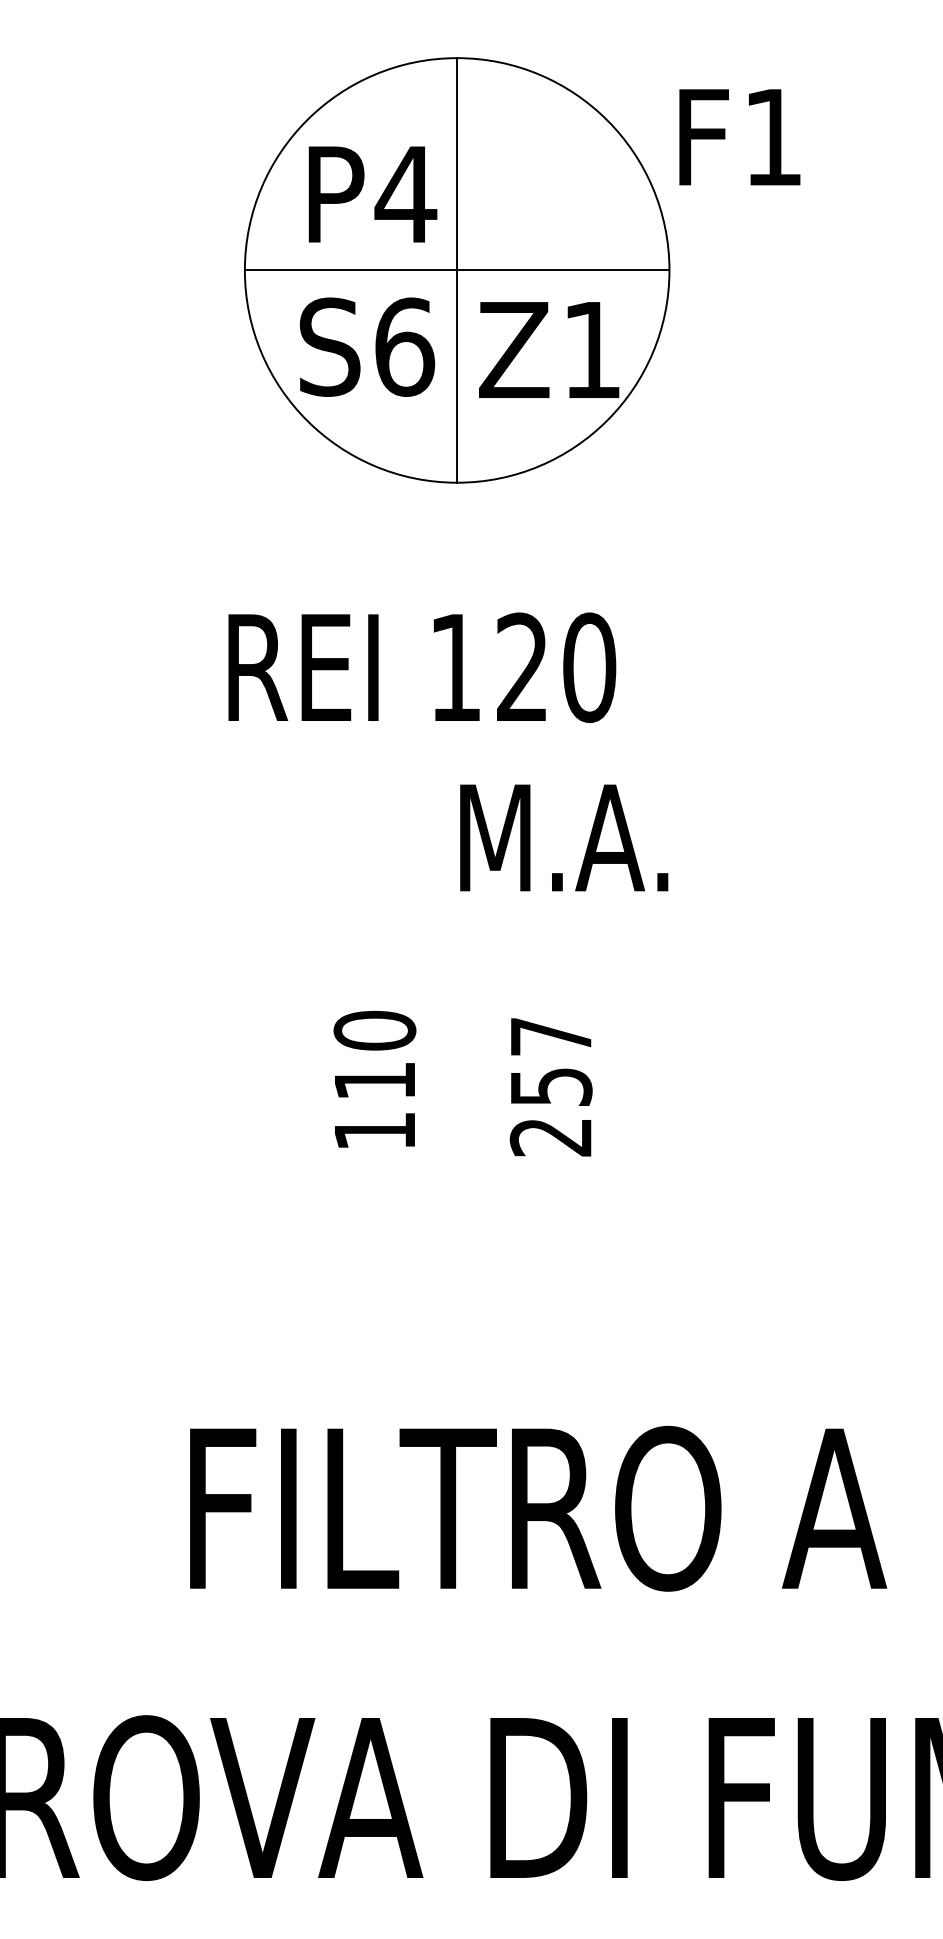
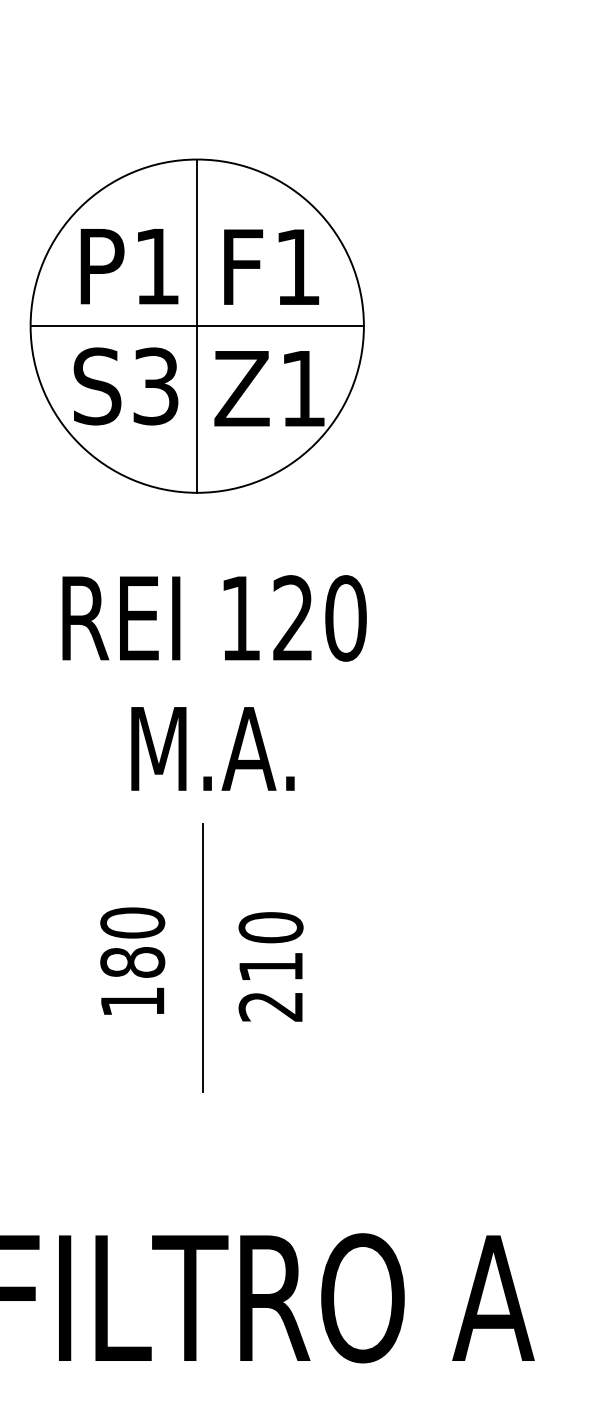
text: (739, 137) -> (271, 267), moved
text: (405, 194) -> (156, 266), P4 -> P1
text: (405, 346) -> (156, 385), S6 -> S3
text: (422, 667) -> (214, 618), moved
text: (564, 837) -> (213, 748), moved
text: (550, 1060) -> (270, 946), 257 -> 210
line: (464, 1075) -> (203, 958), added
text: (374, 1080) -> (132, 962), 110 -> 180

